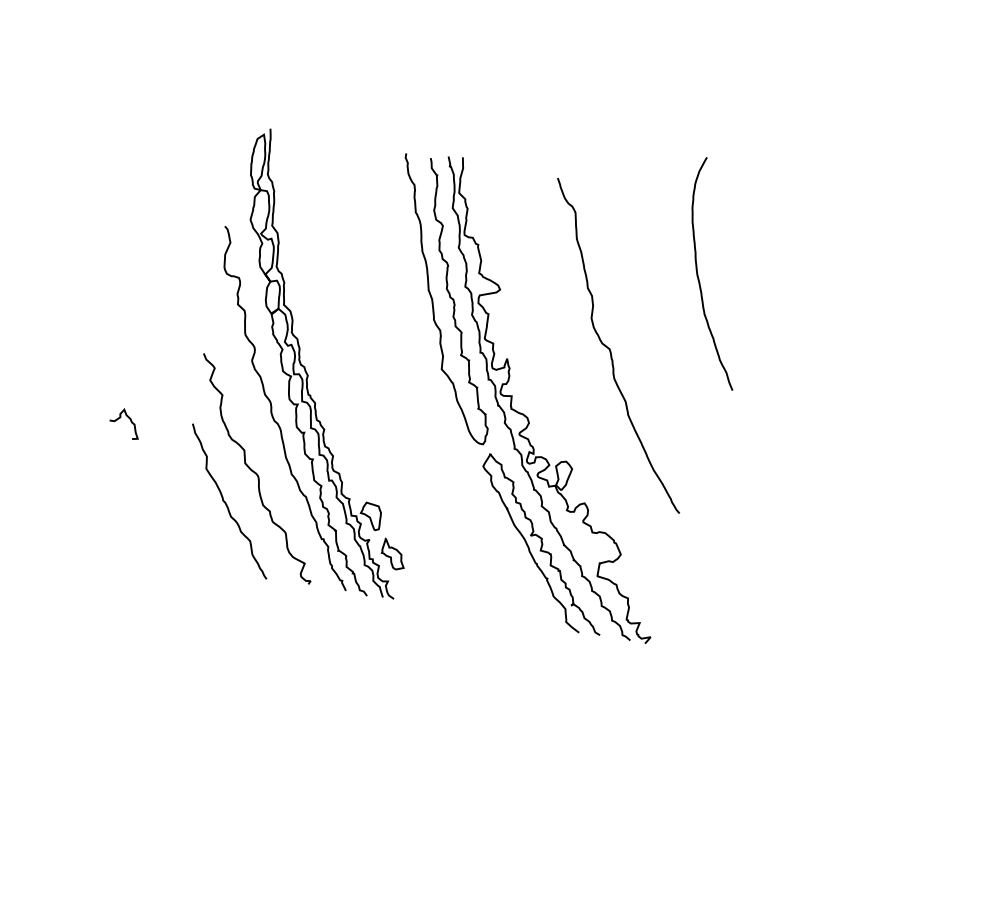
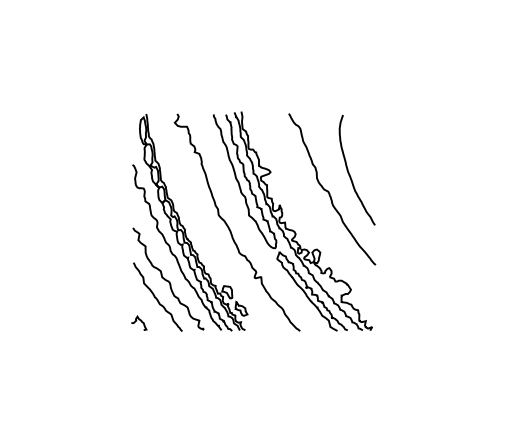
curve: (701, 279) -> (350, 174), moved
curve: (396, 382) -> (228, 225), added
curve: (128, 420) -> (140, 321), moved

